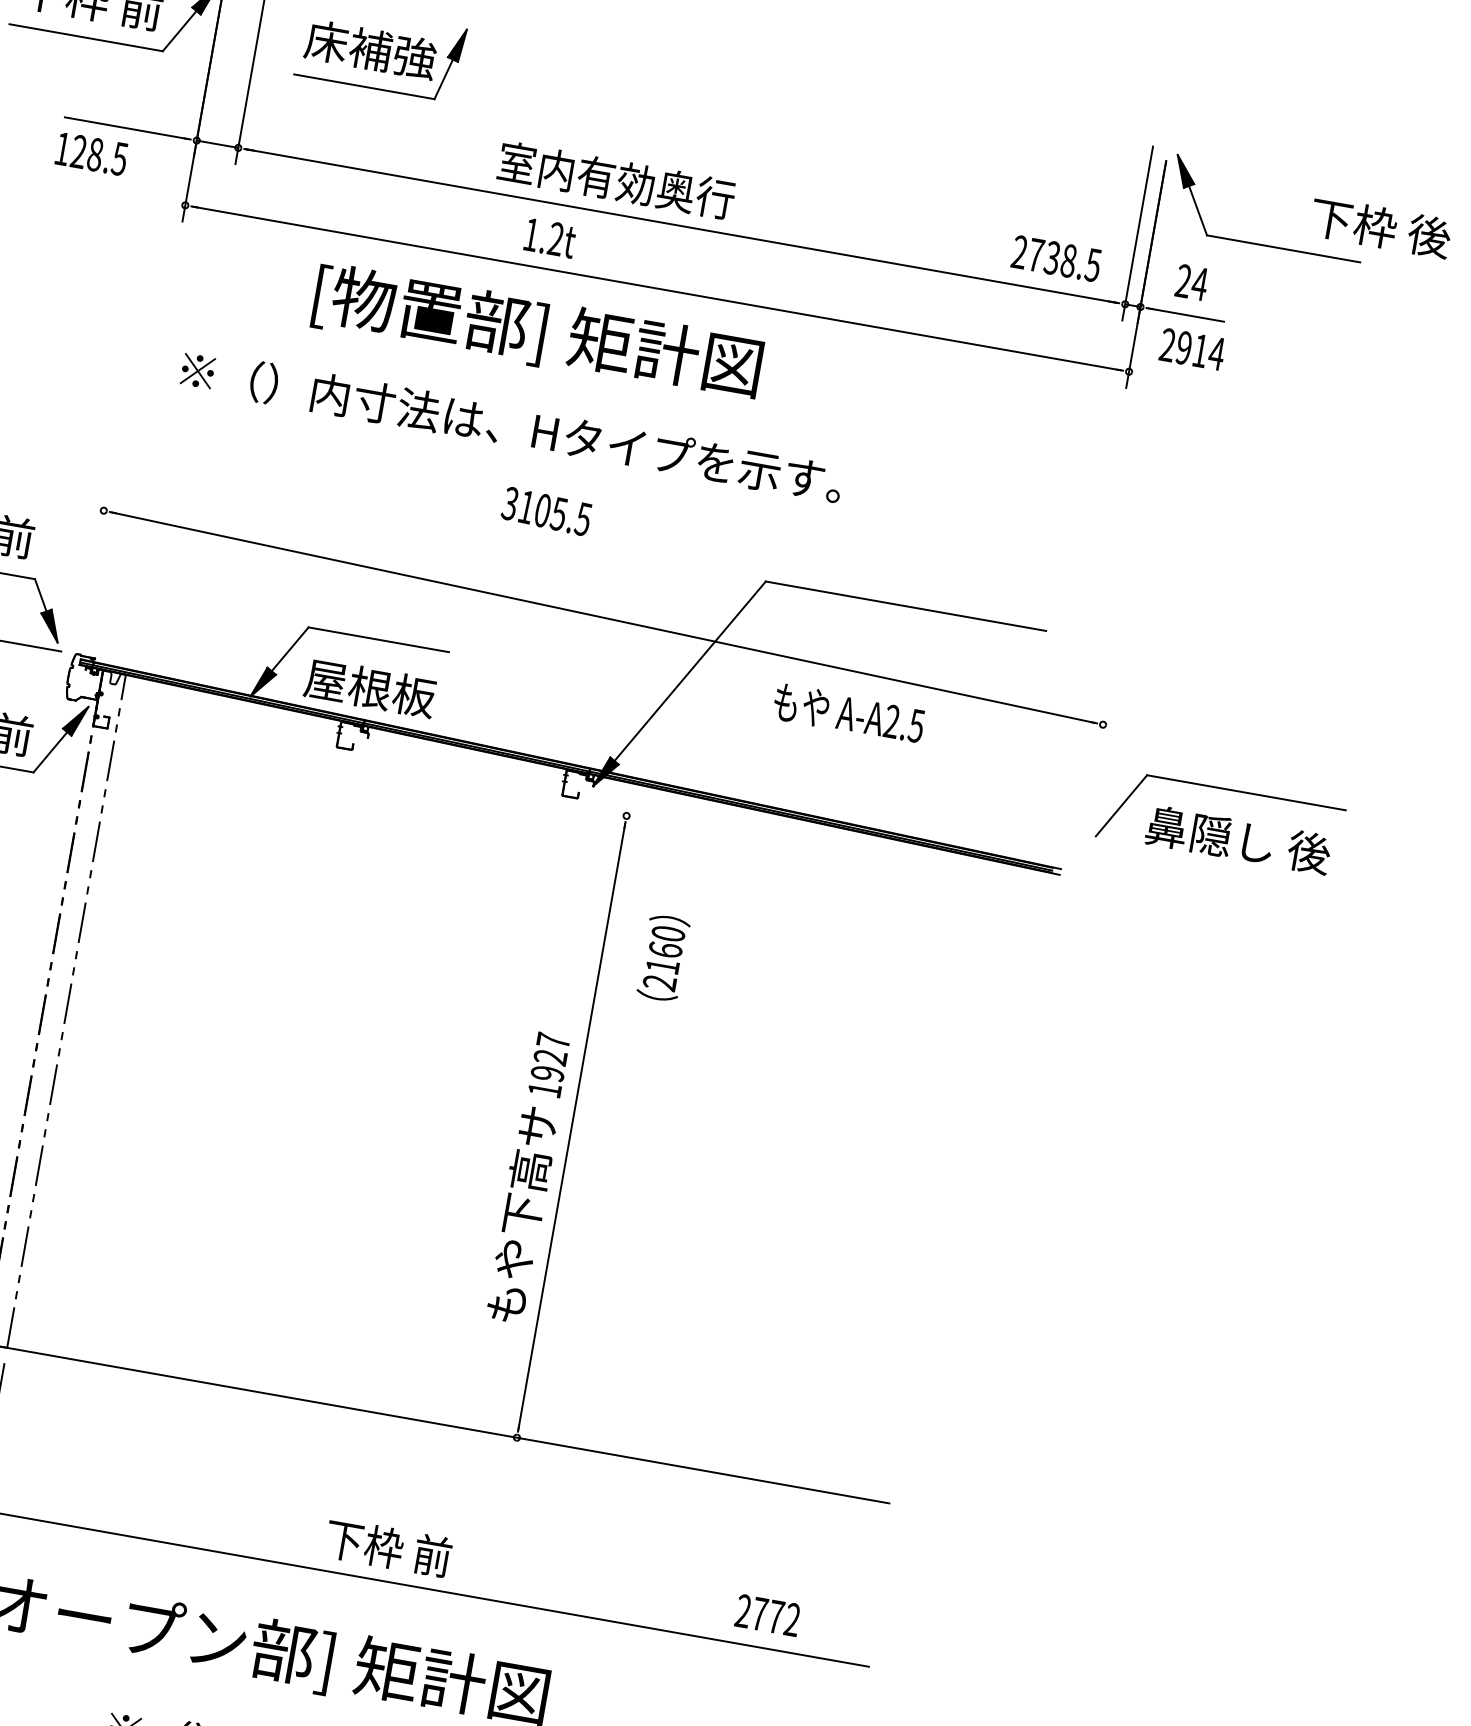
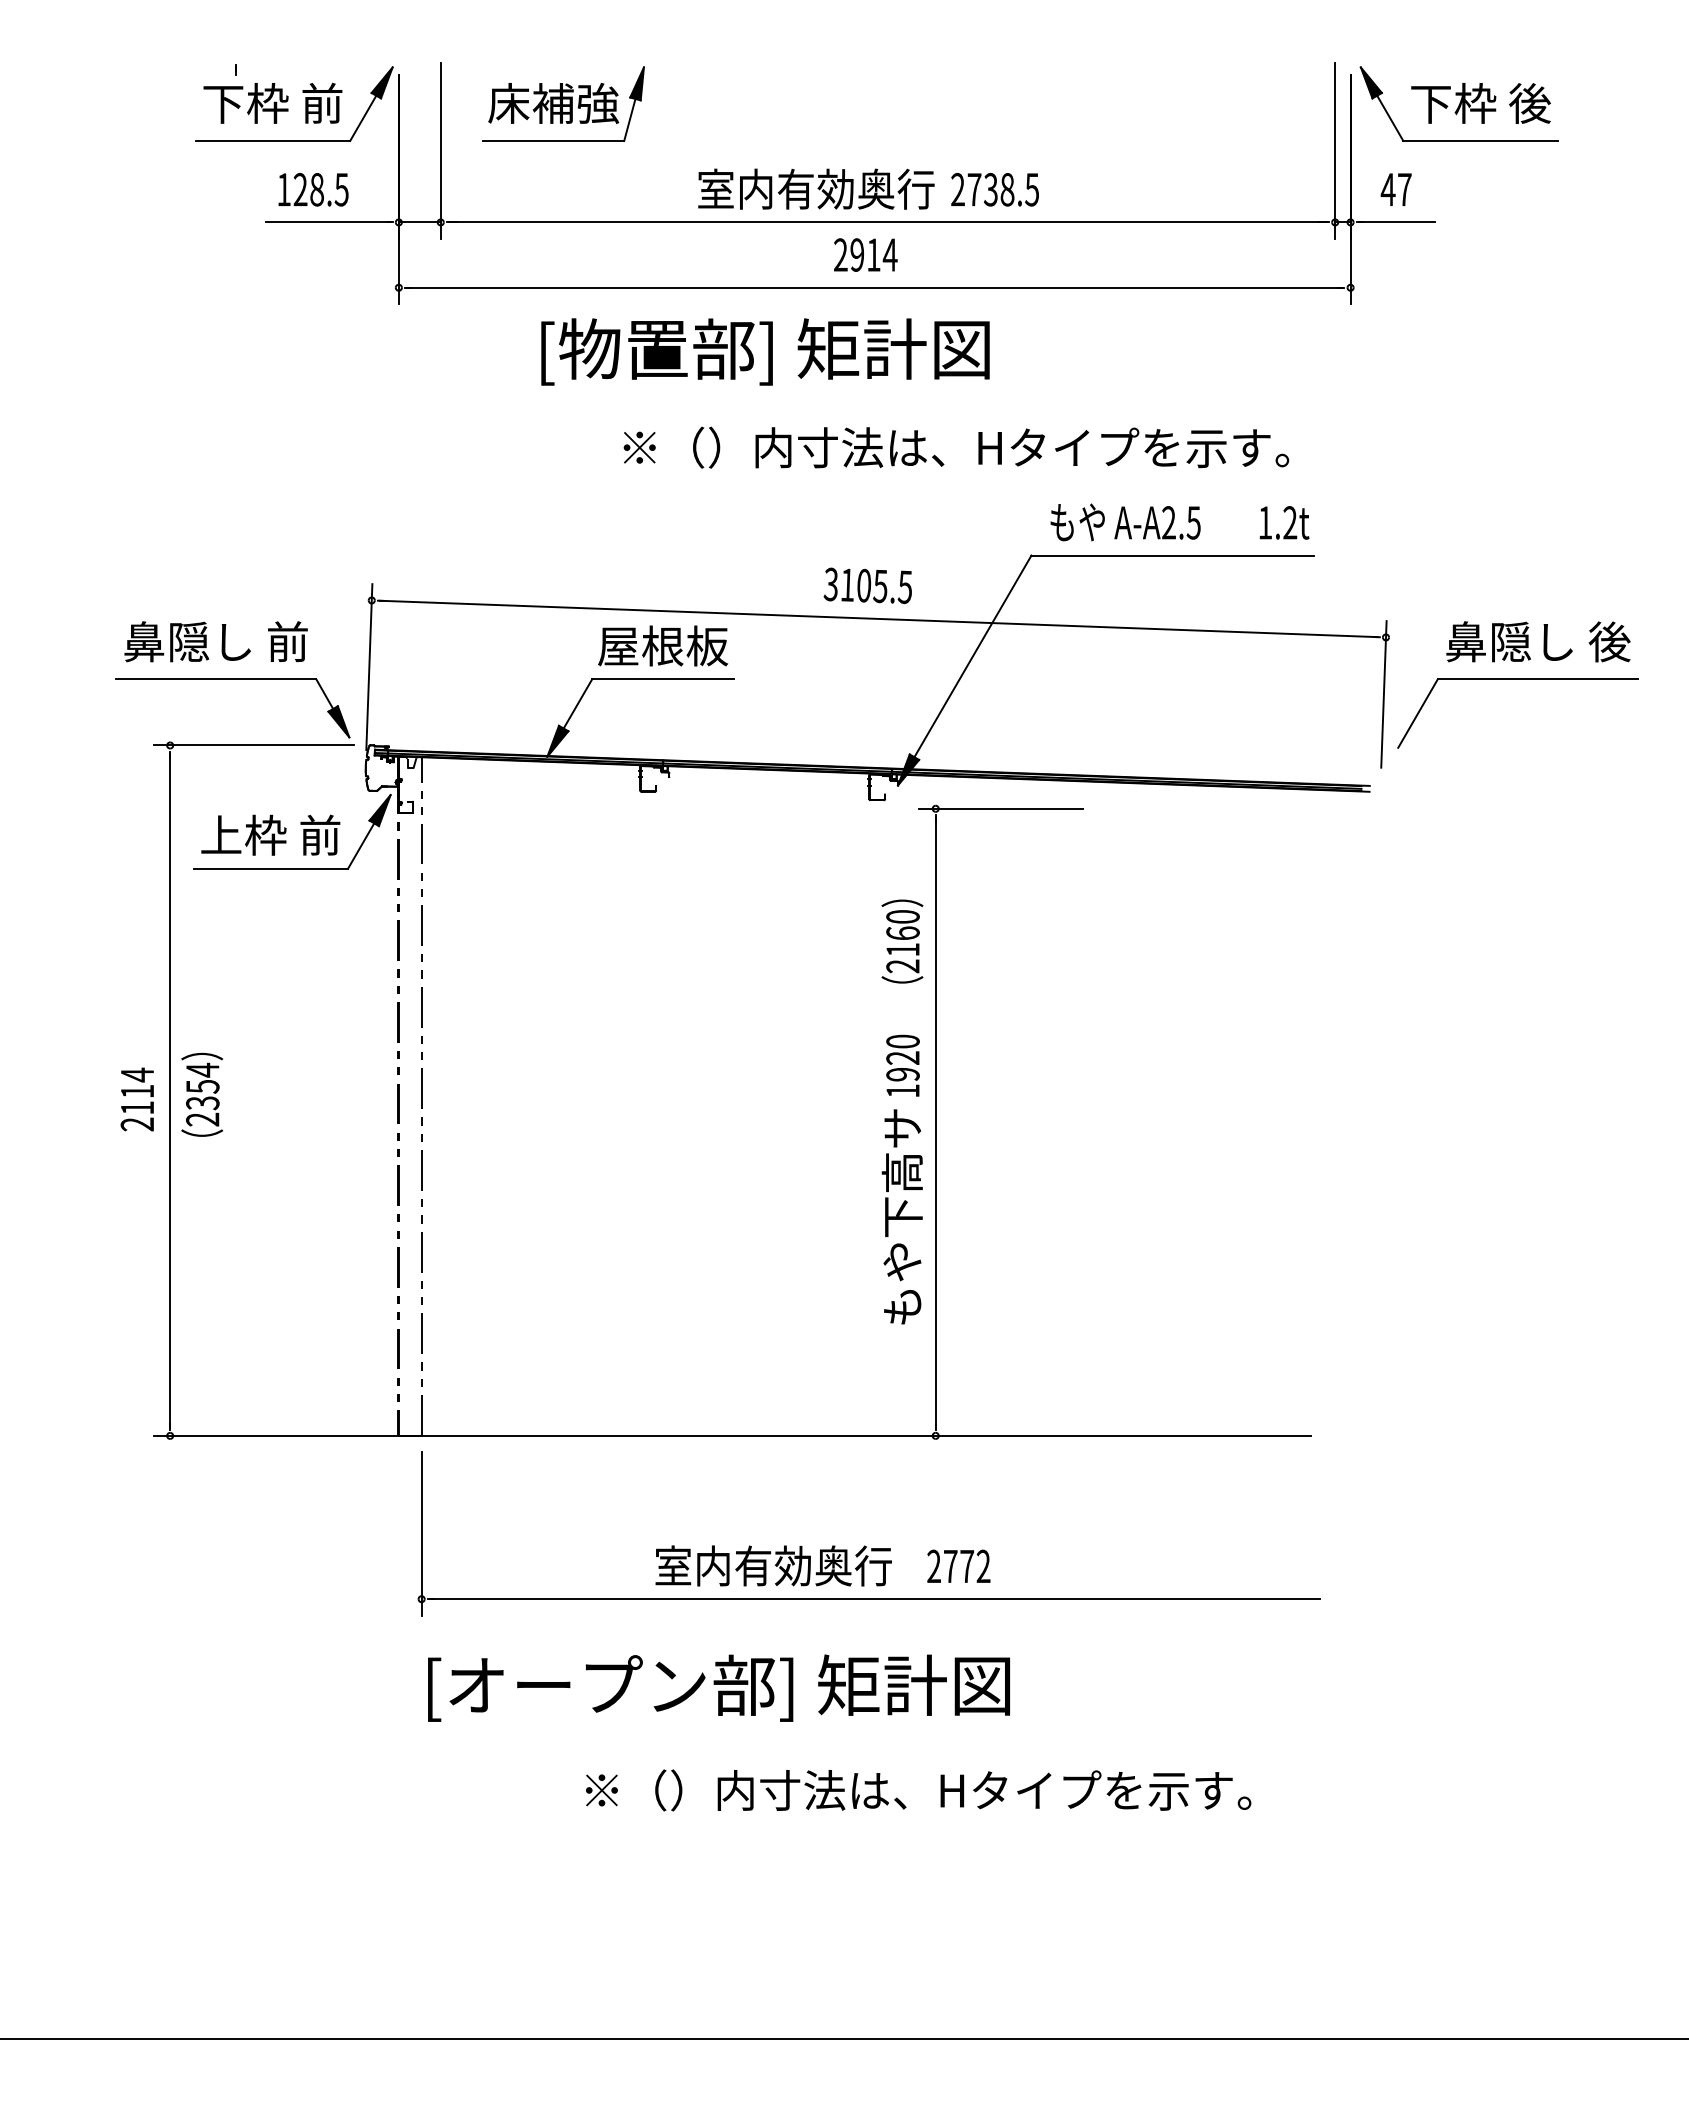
text: (91, 153) -> (313, 189), moved
text: (1380, 227) -> (1480, 103), moved
text: (550, 237) -> (1284, 522), moved
text: (1055, 258) -> (994, 189), moved
text: (1191, 282) -> (1396, 189), 24 -> 47
text: (1192, 348) -> (865, 254), moved
text: (512, 426) -> (956, 447), moved
text: (546, 511) -> (867, 585), moved
line: (89, 576) -> (369, 667), added
text: (370, 687) -> (663, 645), moved
text: (848, 713) -> (1125, 522), moved
line: (1090, 780) -> (1383, 694), added
line: (691, 827) -> (1001, 808), added
text: (1238, 839) -> (1538, 641), moved
text: (663, 958) -> (902, 941), moved
text: (552, 1040) -> (902, 1041), 1927 -> 1920
text: (333, 1537) -> (773, 1565), 下枠 前 -> 室内有効奥行
text: (767, 1614) -> (958, 1565), moved

